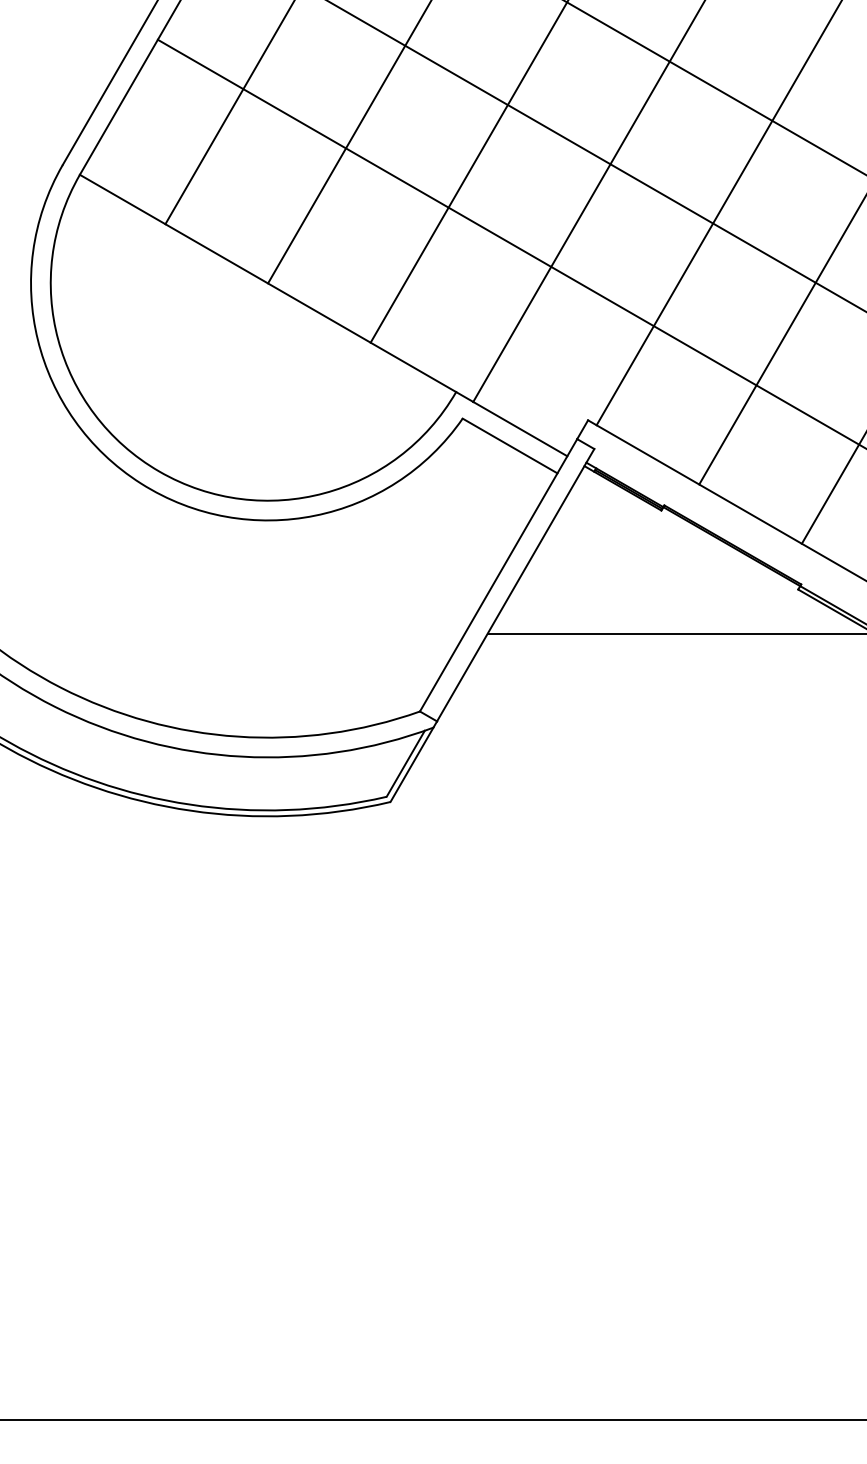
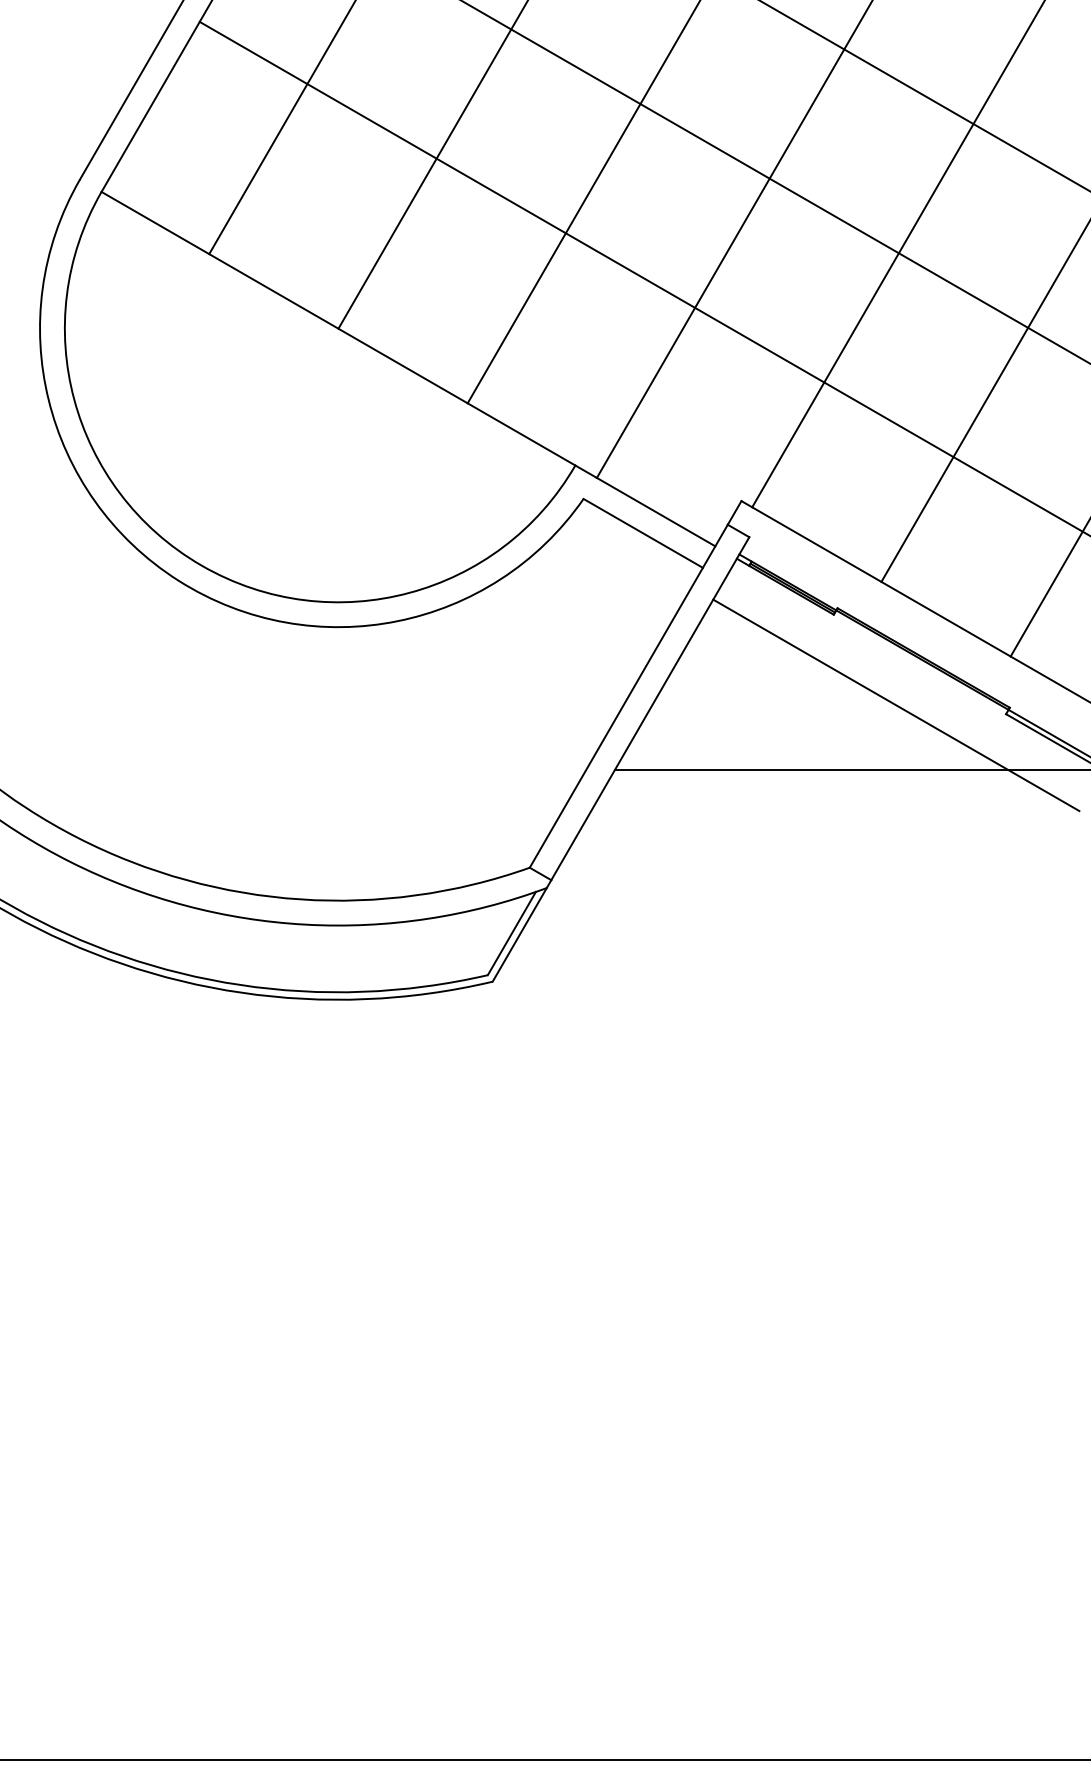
line: (710, 582) -> (895, 705), added

